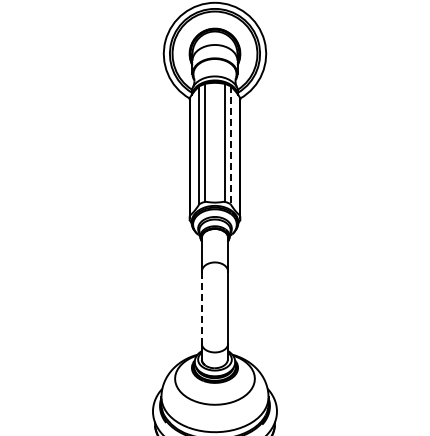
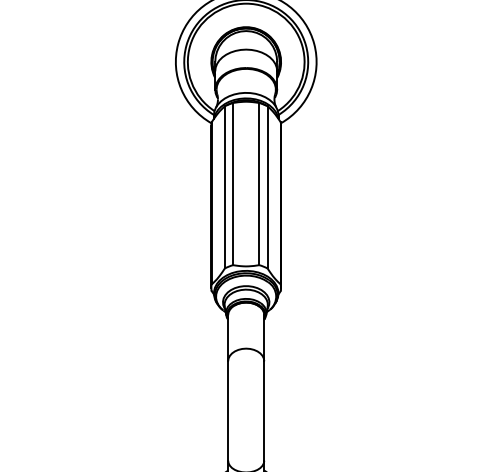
line: (230, 145) -> (267, 187), dashed -> solid
line: (201, 308) -> (227, 412), dashed -> solid

